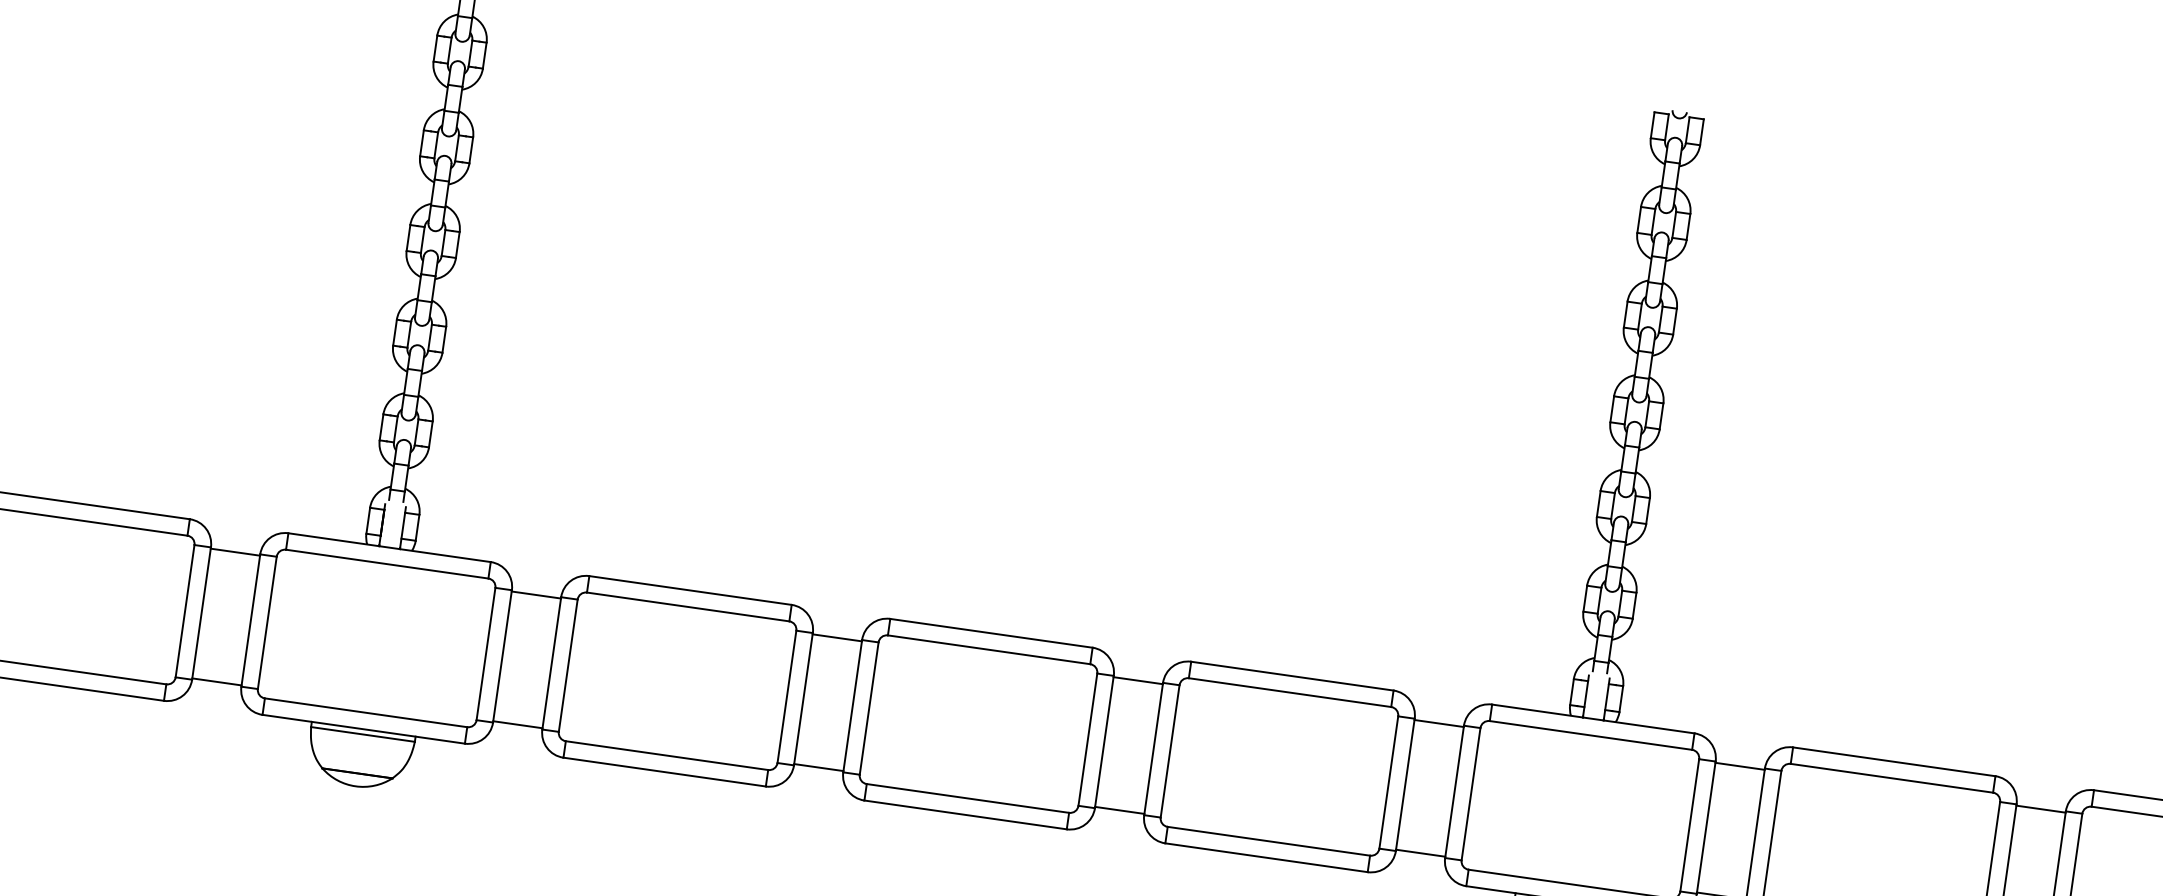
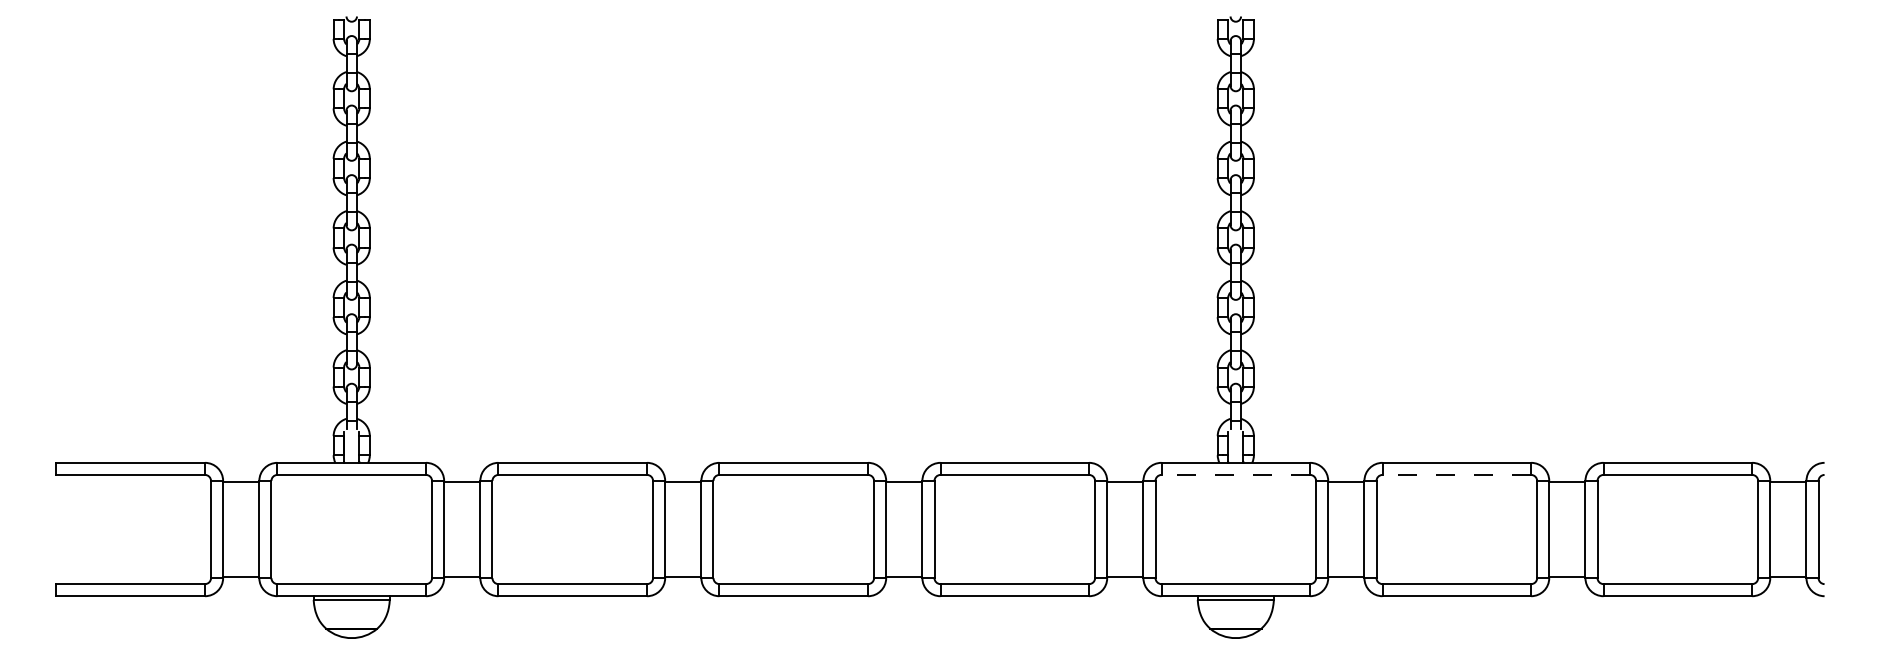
line: (1590, 734) -> (1235, 474), solid -> dashed
line: (1891, 777) -> (1456, 474), solid -> dashed

